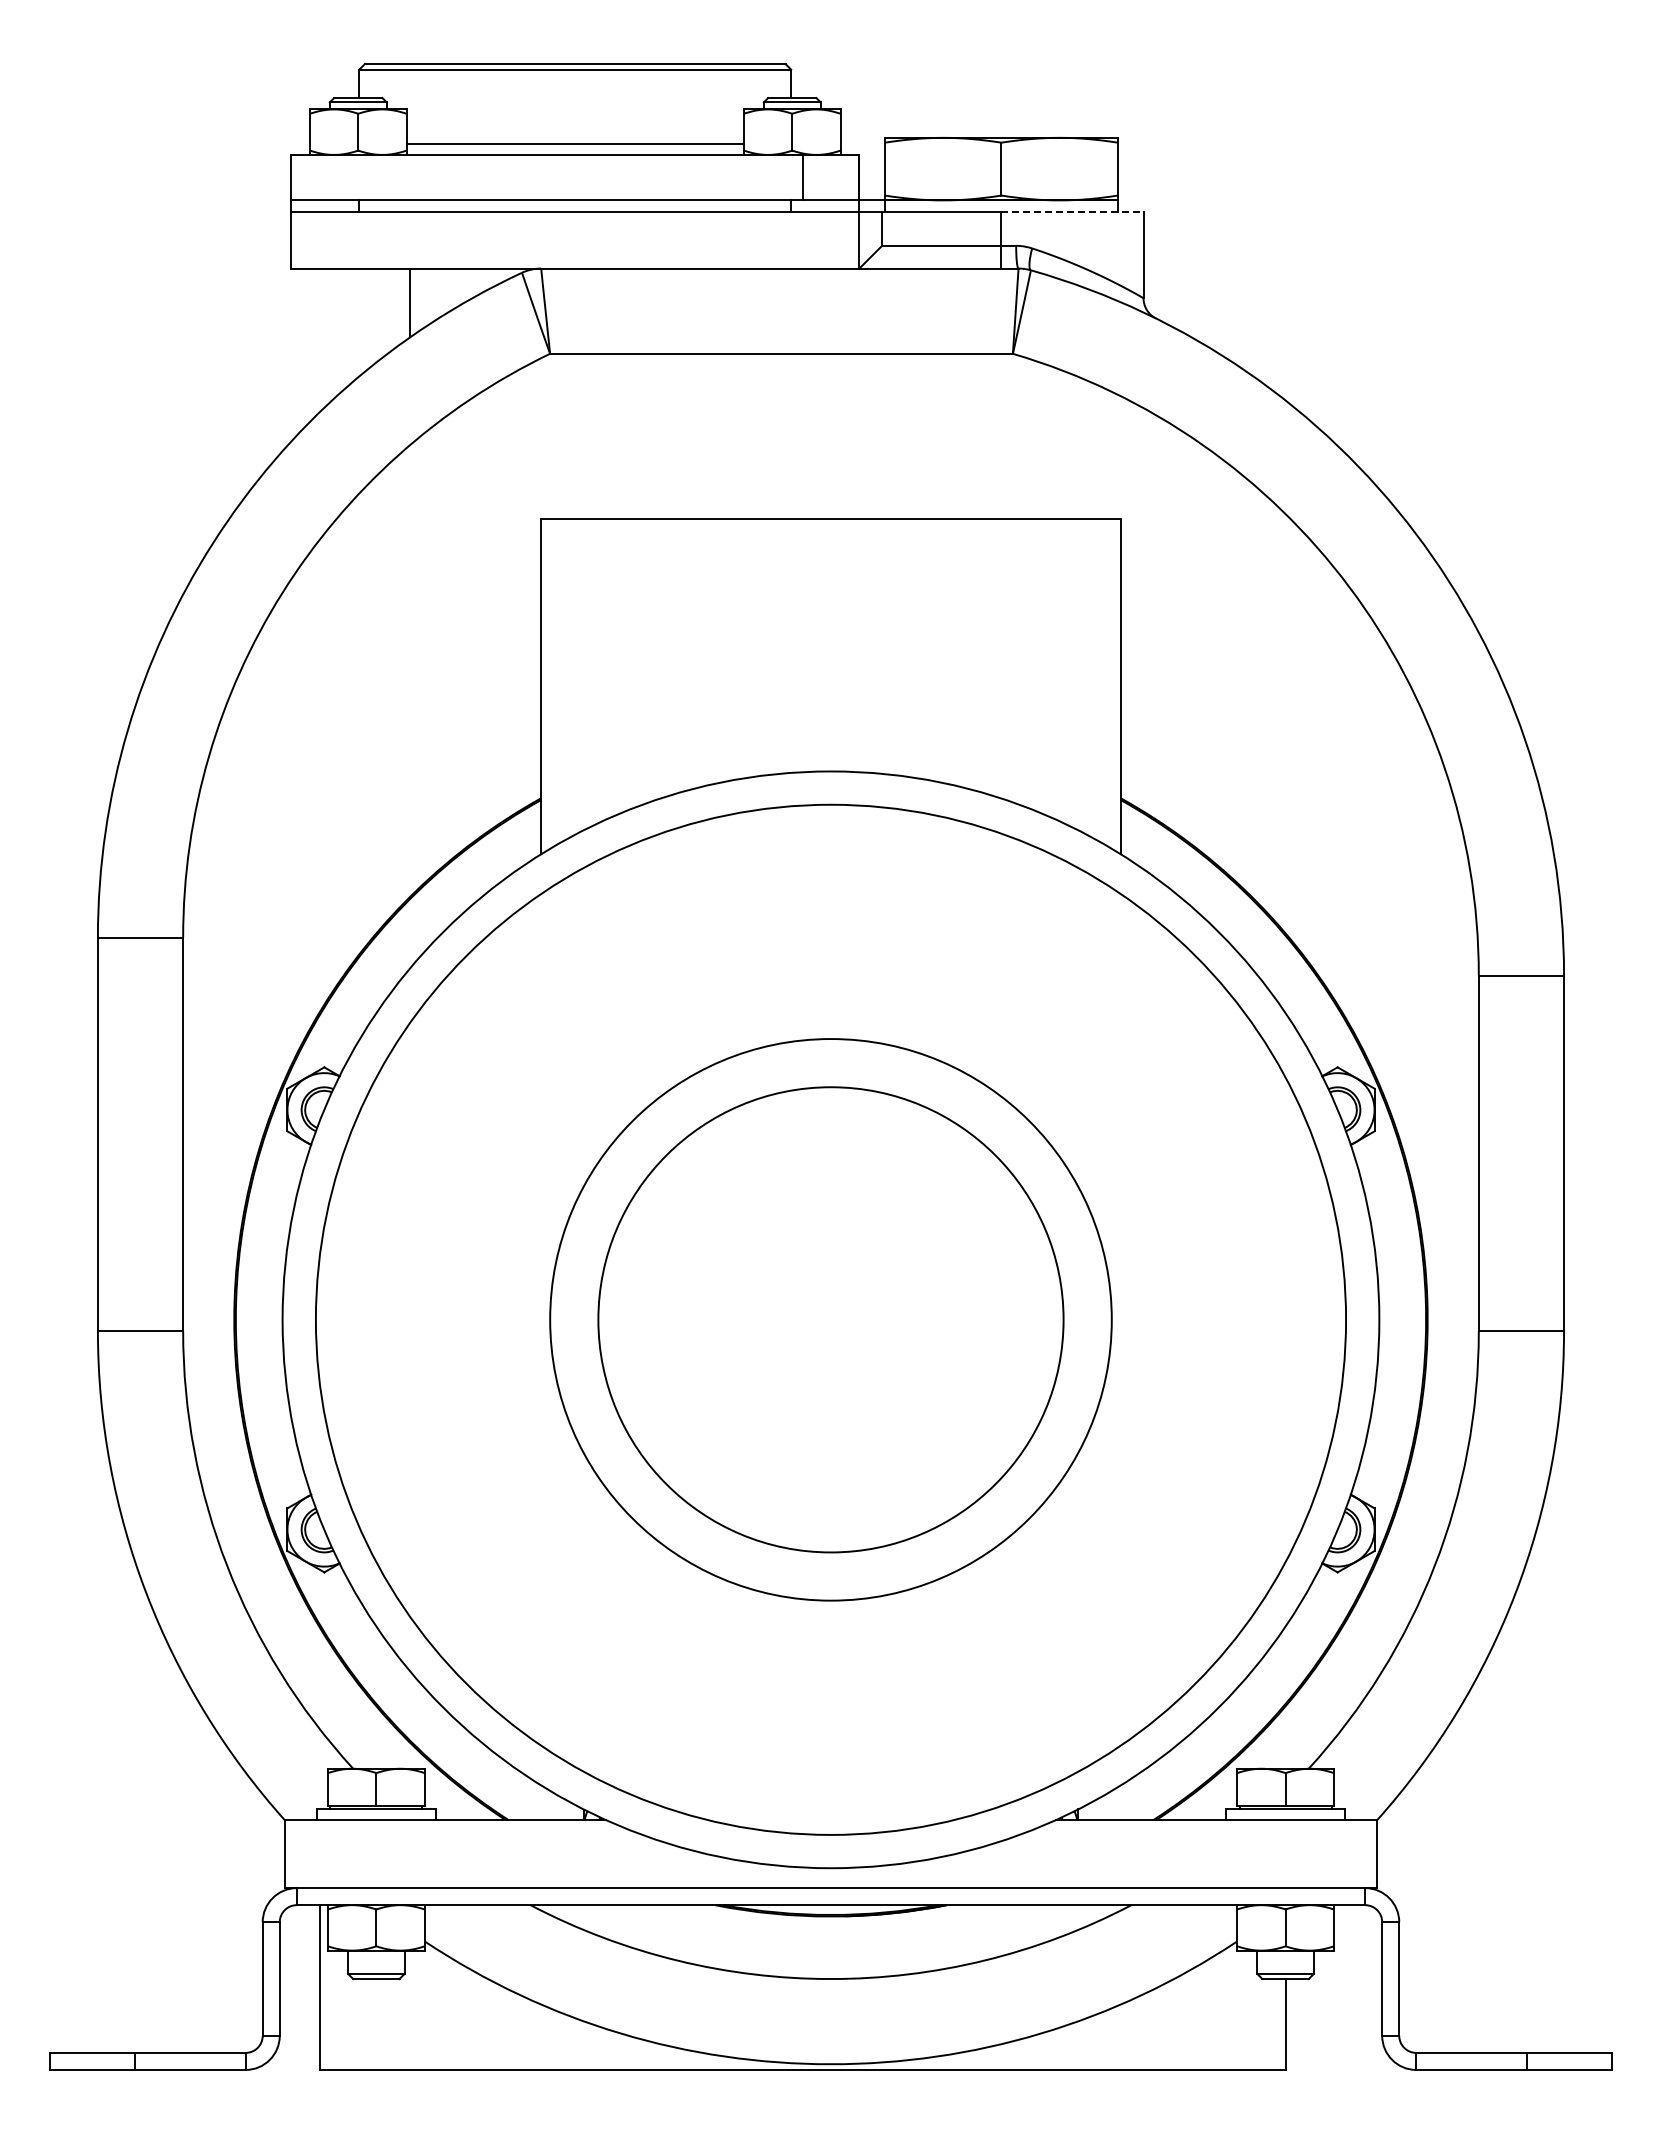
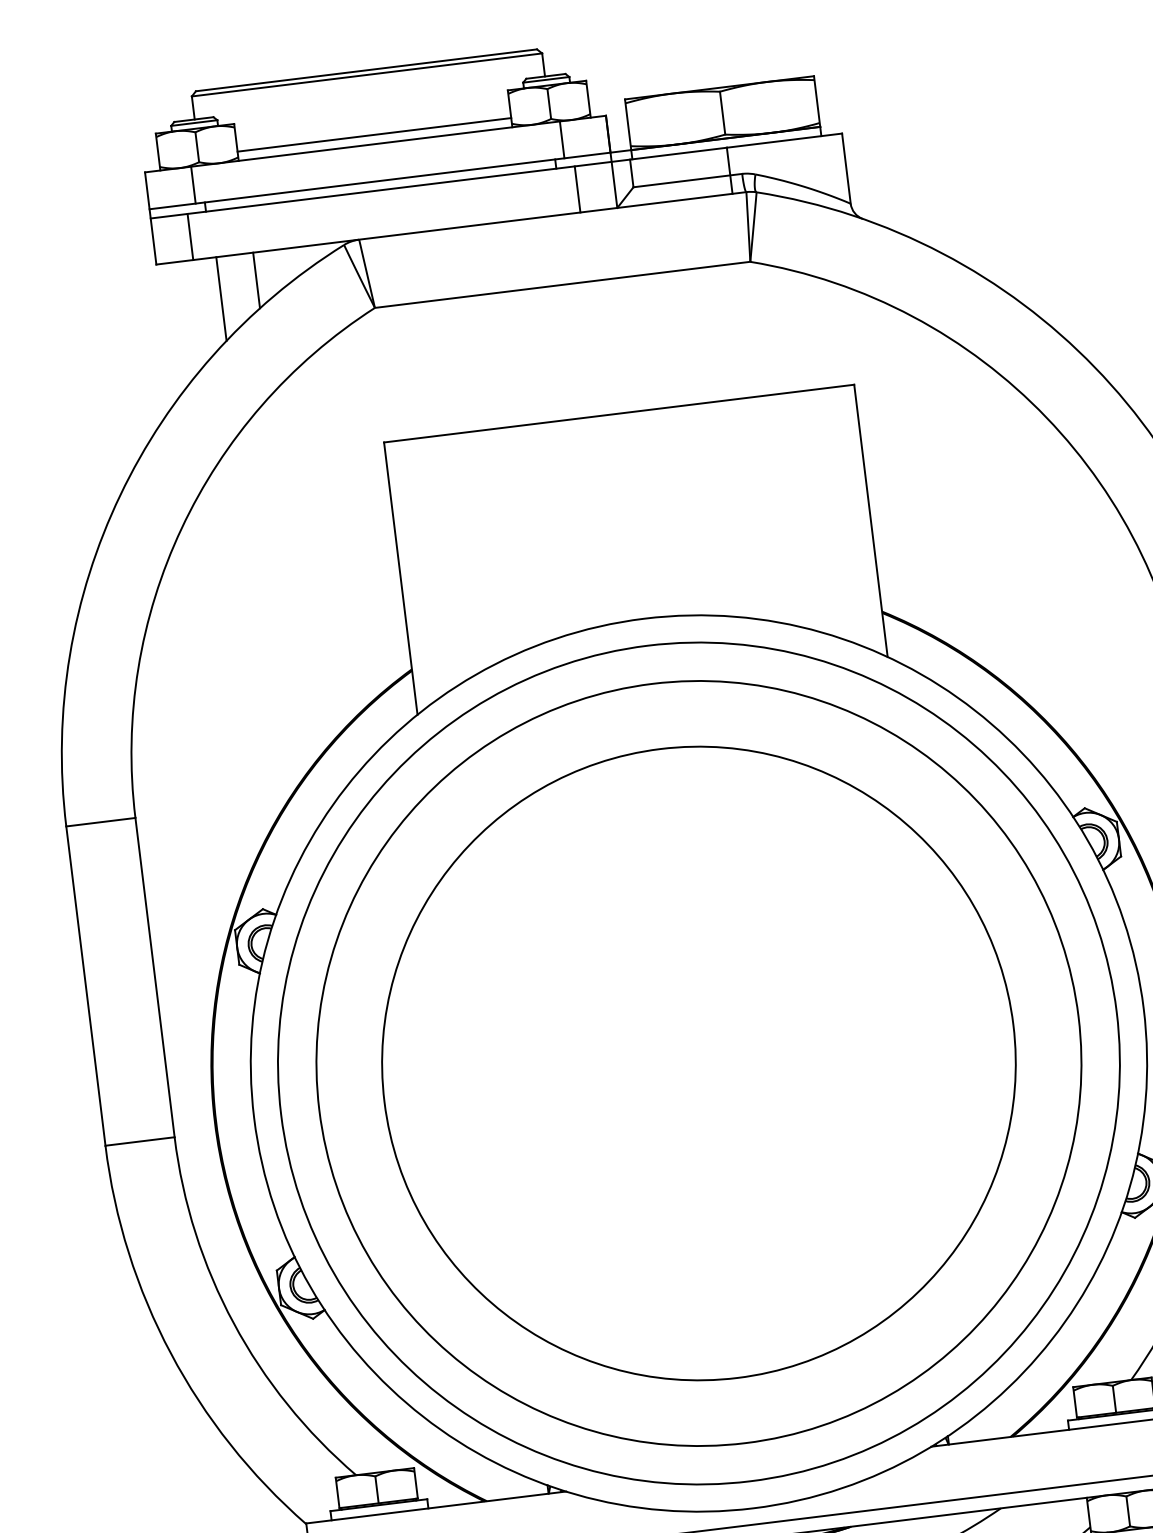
line: (347, 177) -> (193, 185), added
line: (1072, 211) -> (784, 140), dashed -> solid
line: (336, 239) -> (190, 236), added
line: (813, 239) -> (577, 188), added
line: (365, 319) -> (221, 298), added
circle: (830, 1319) -> (698, 1063), size x1.67
circle: (830, 1319) -> (698, 1063), size x1.67

